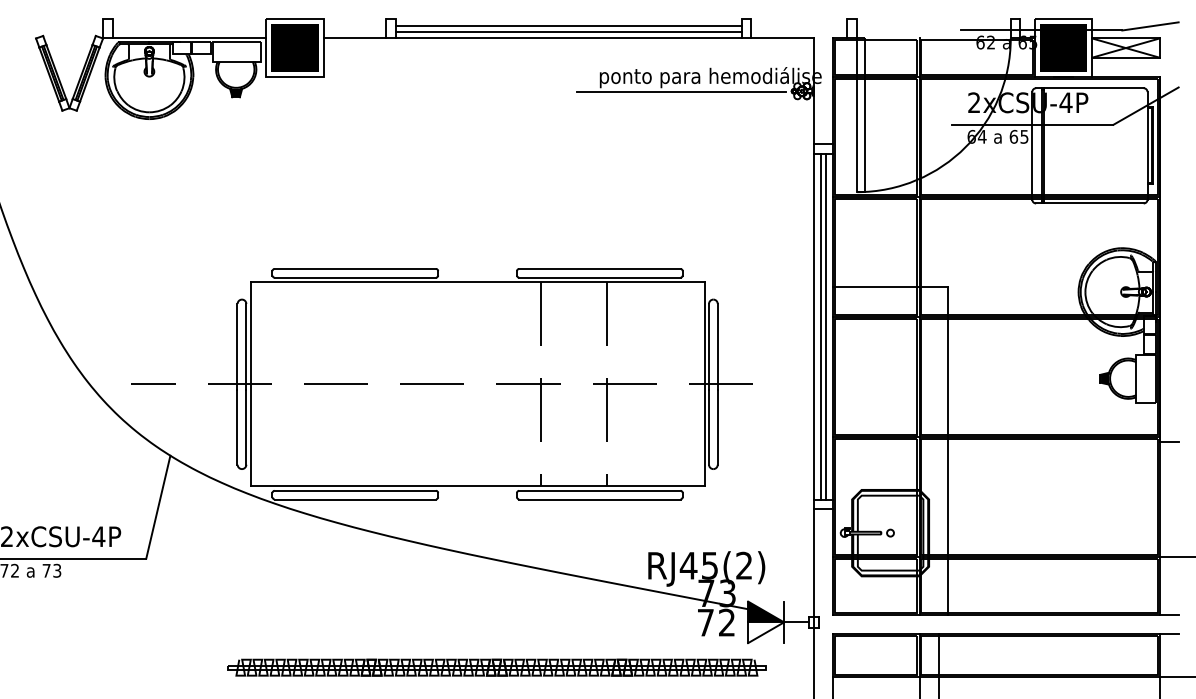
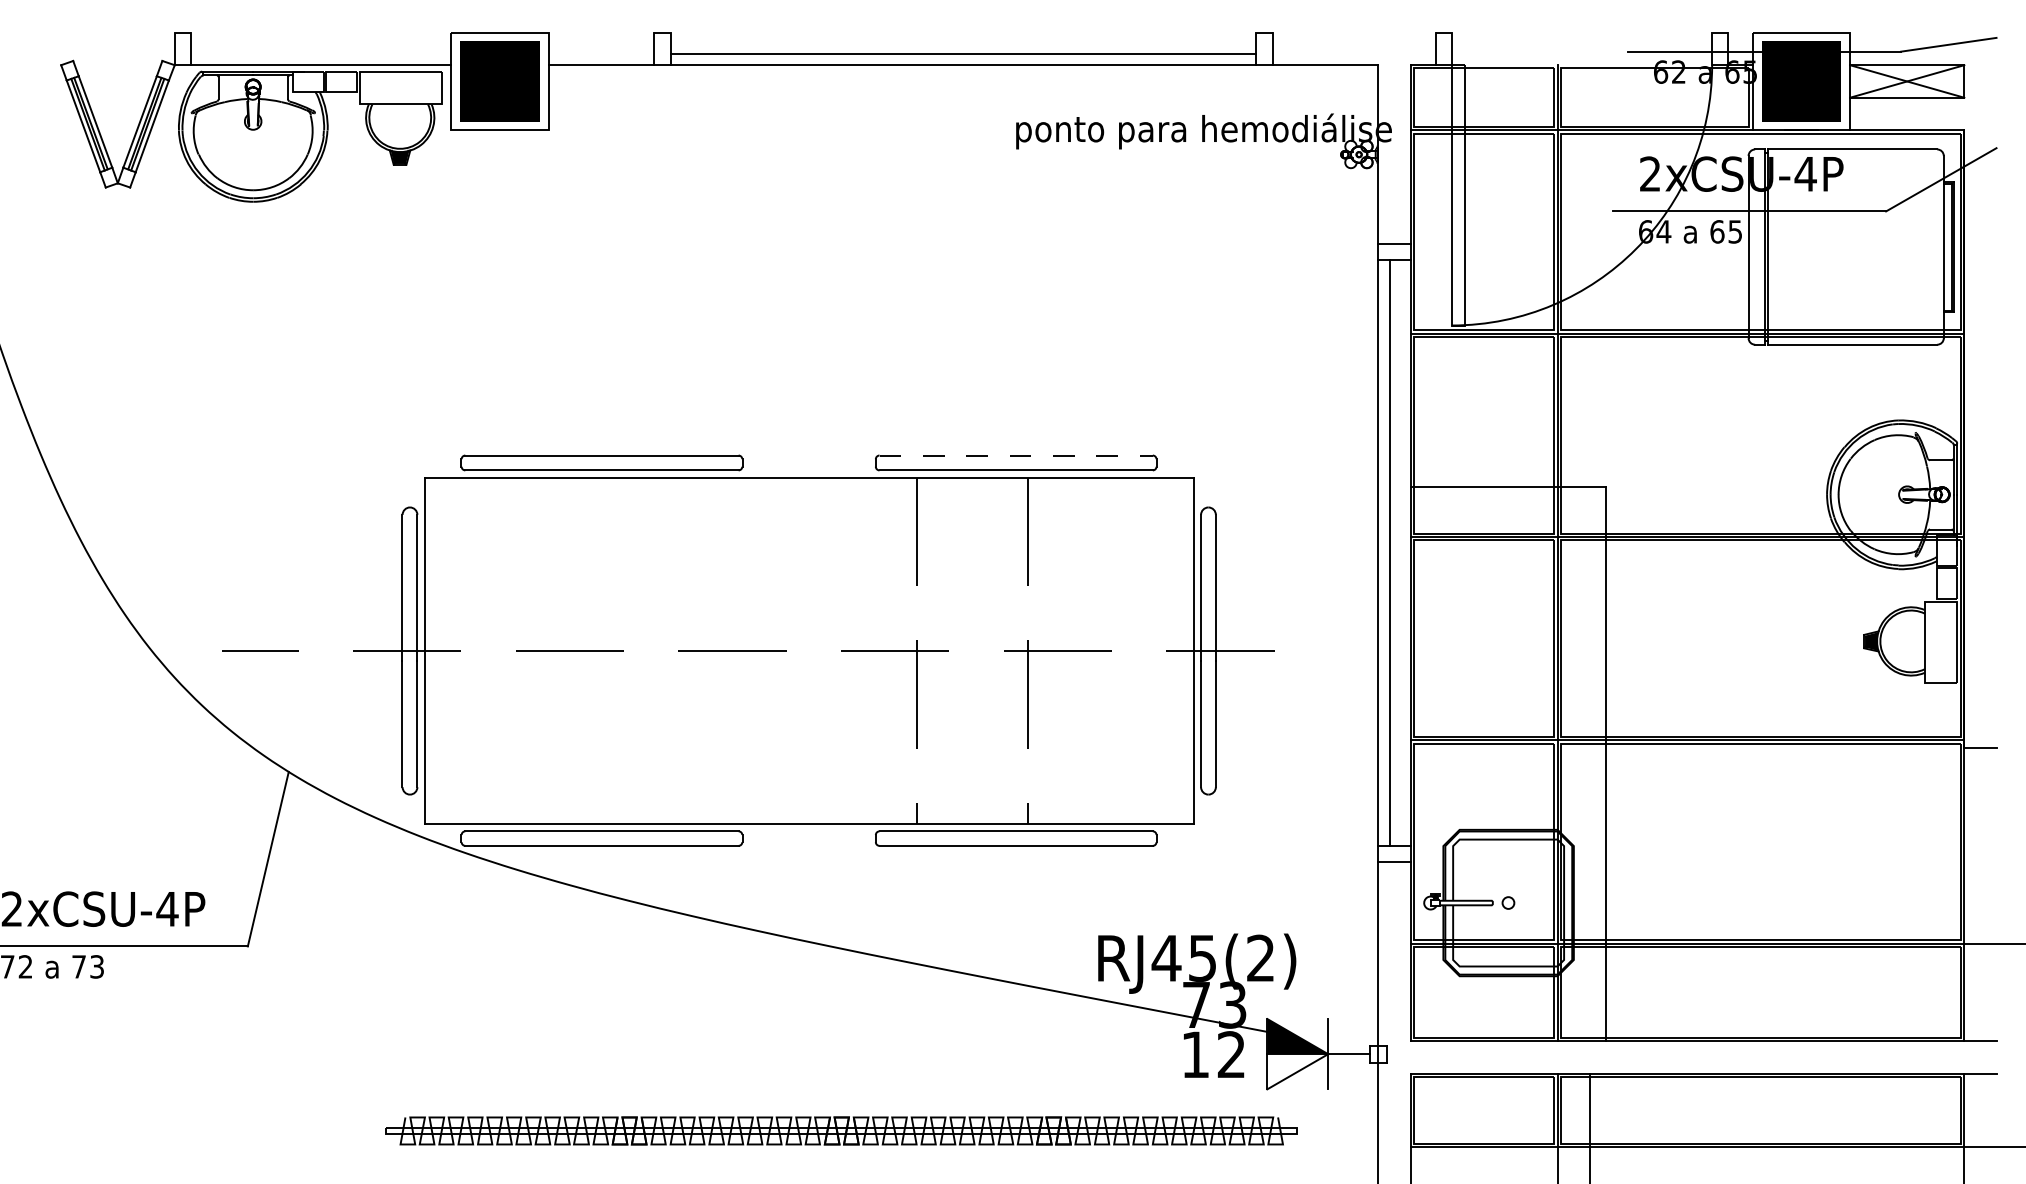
line: (568, 26) -> (963, 44), removed
line: (680, 91) -> (1152, 154), removed
line: (599, 269) -> (1015, 456), solid -> dashed
line: (826, 326) -> (1400, 553), removed
text: (705, 622) -> (1195, 1054), 72 -> 12

